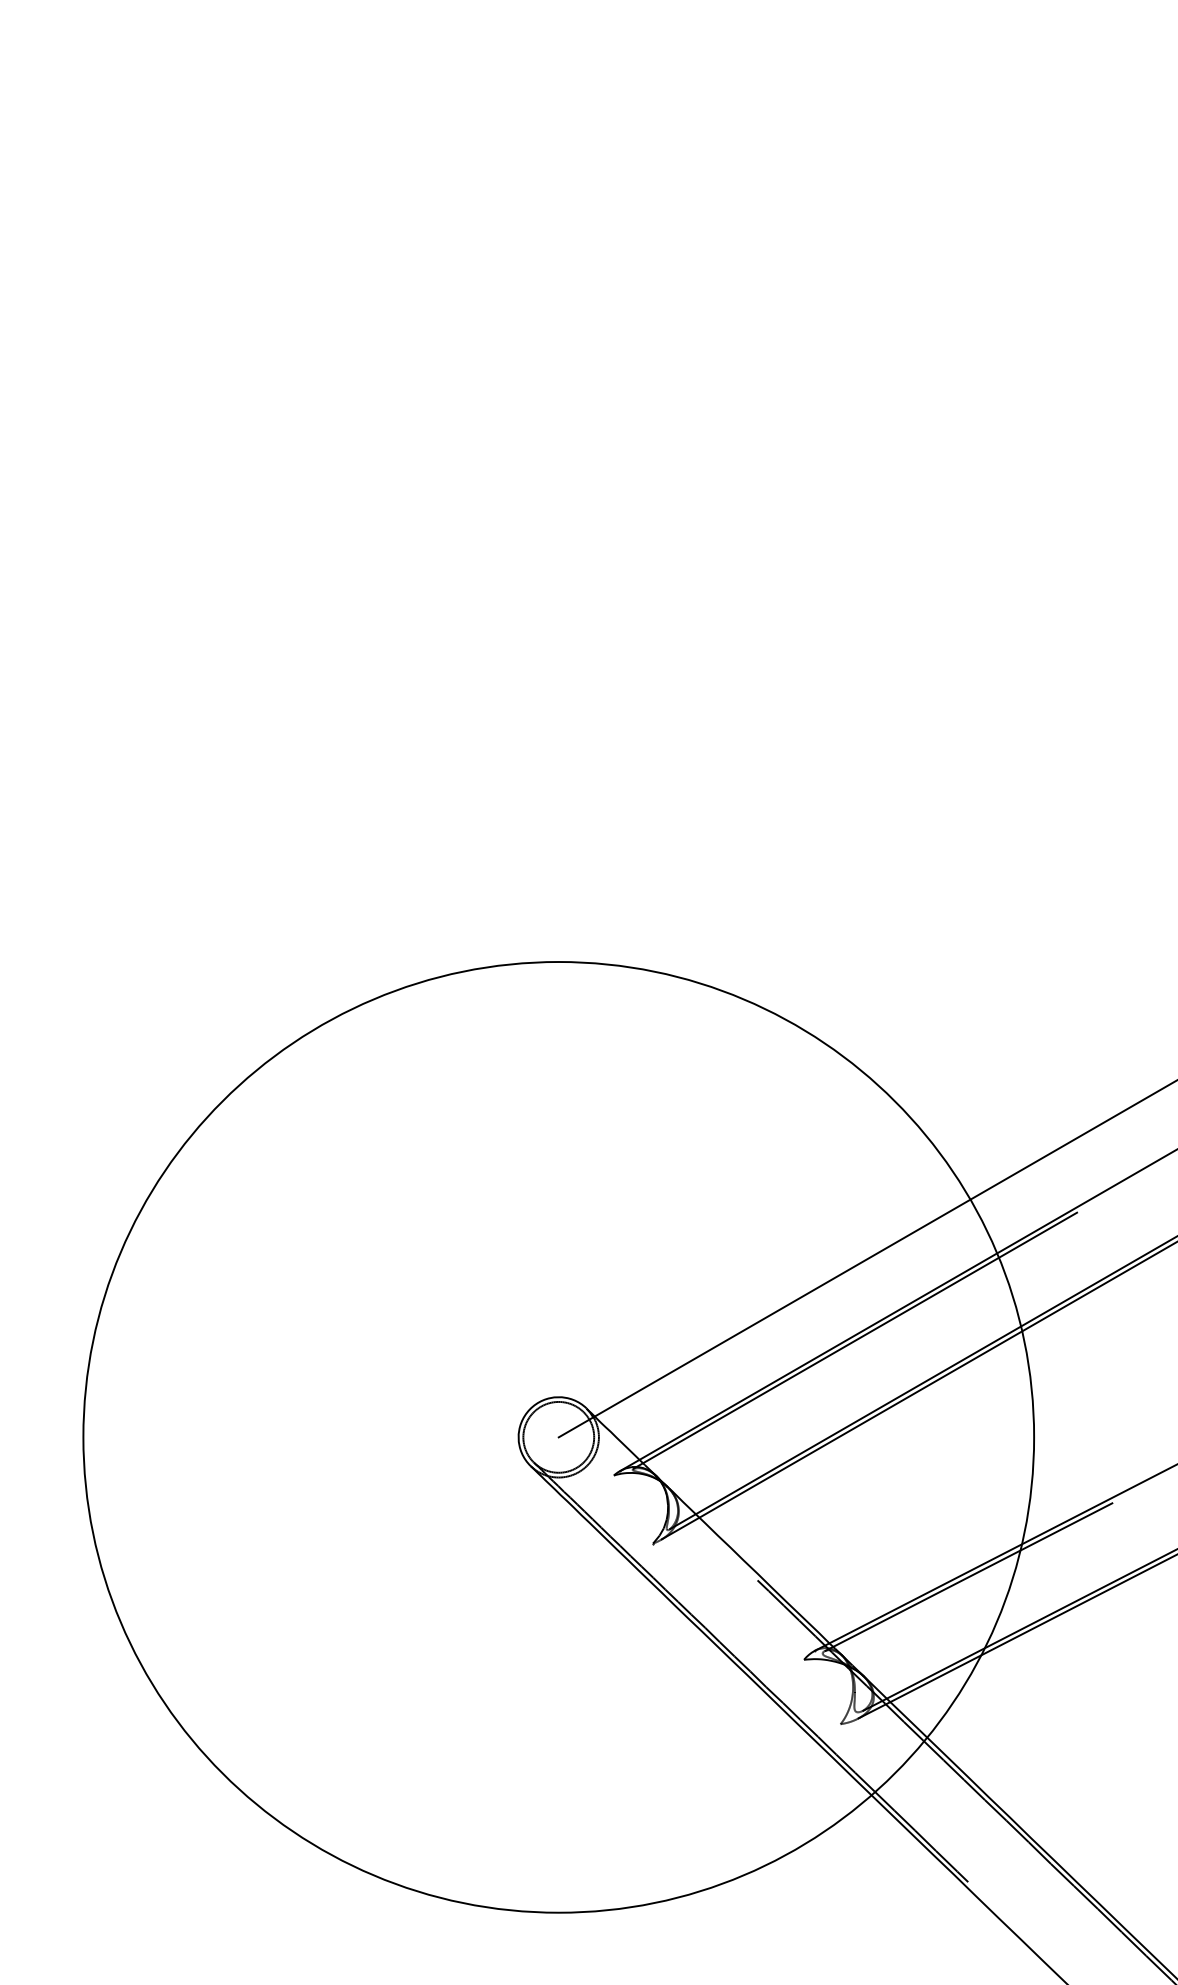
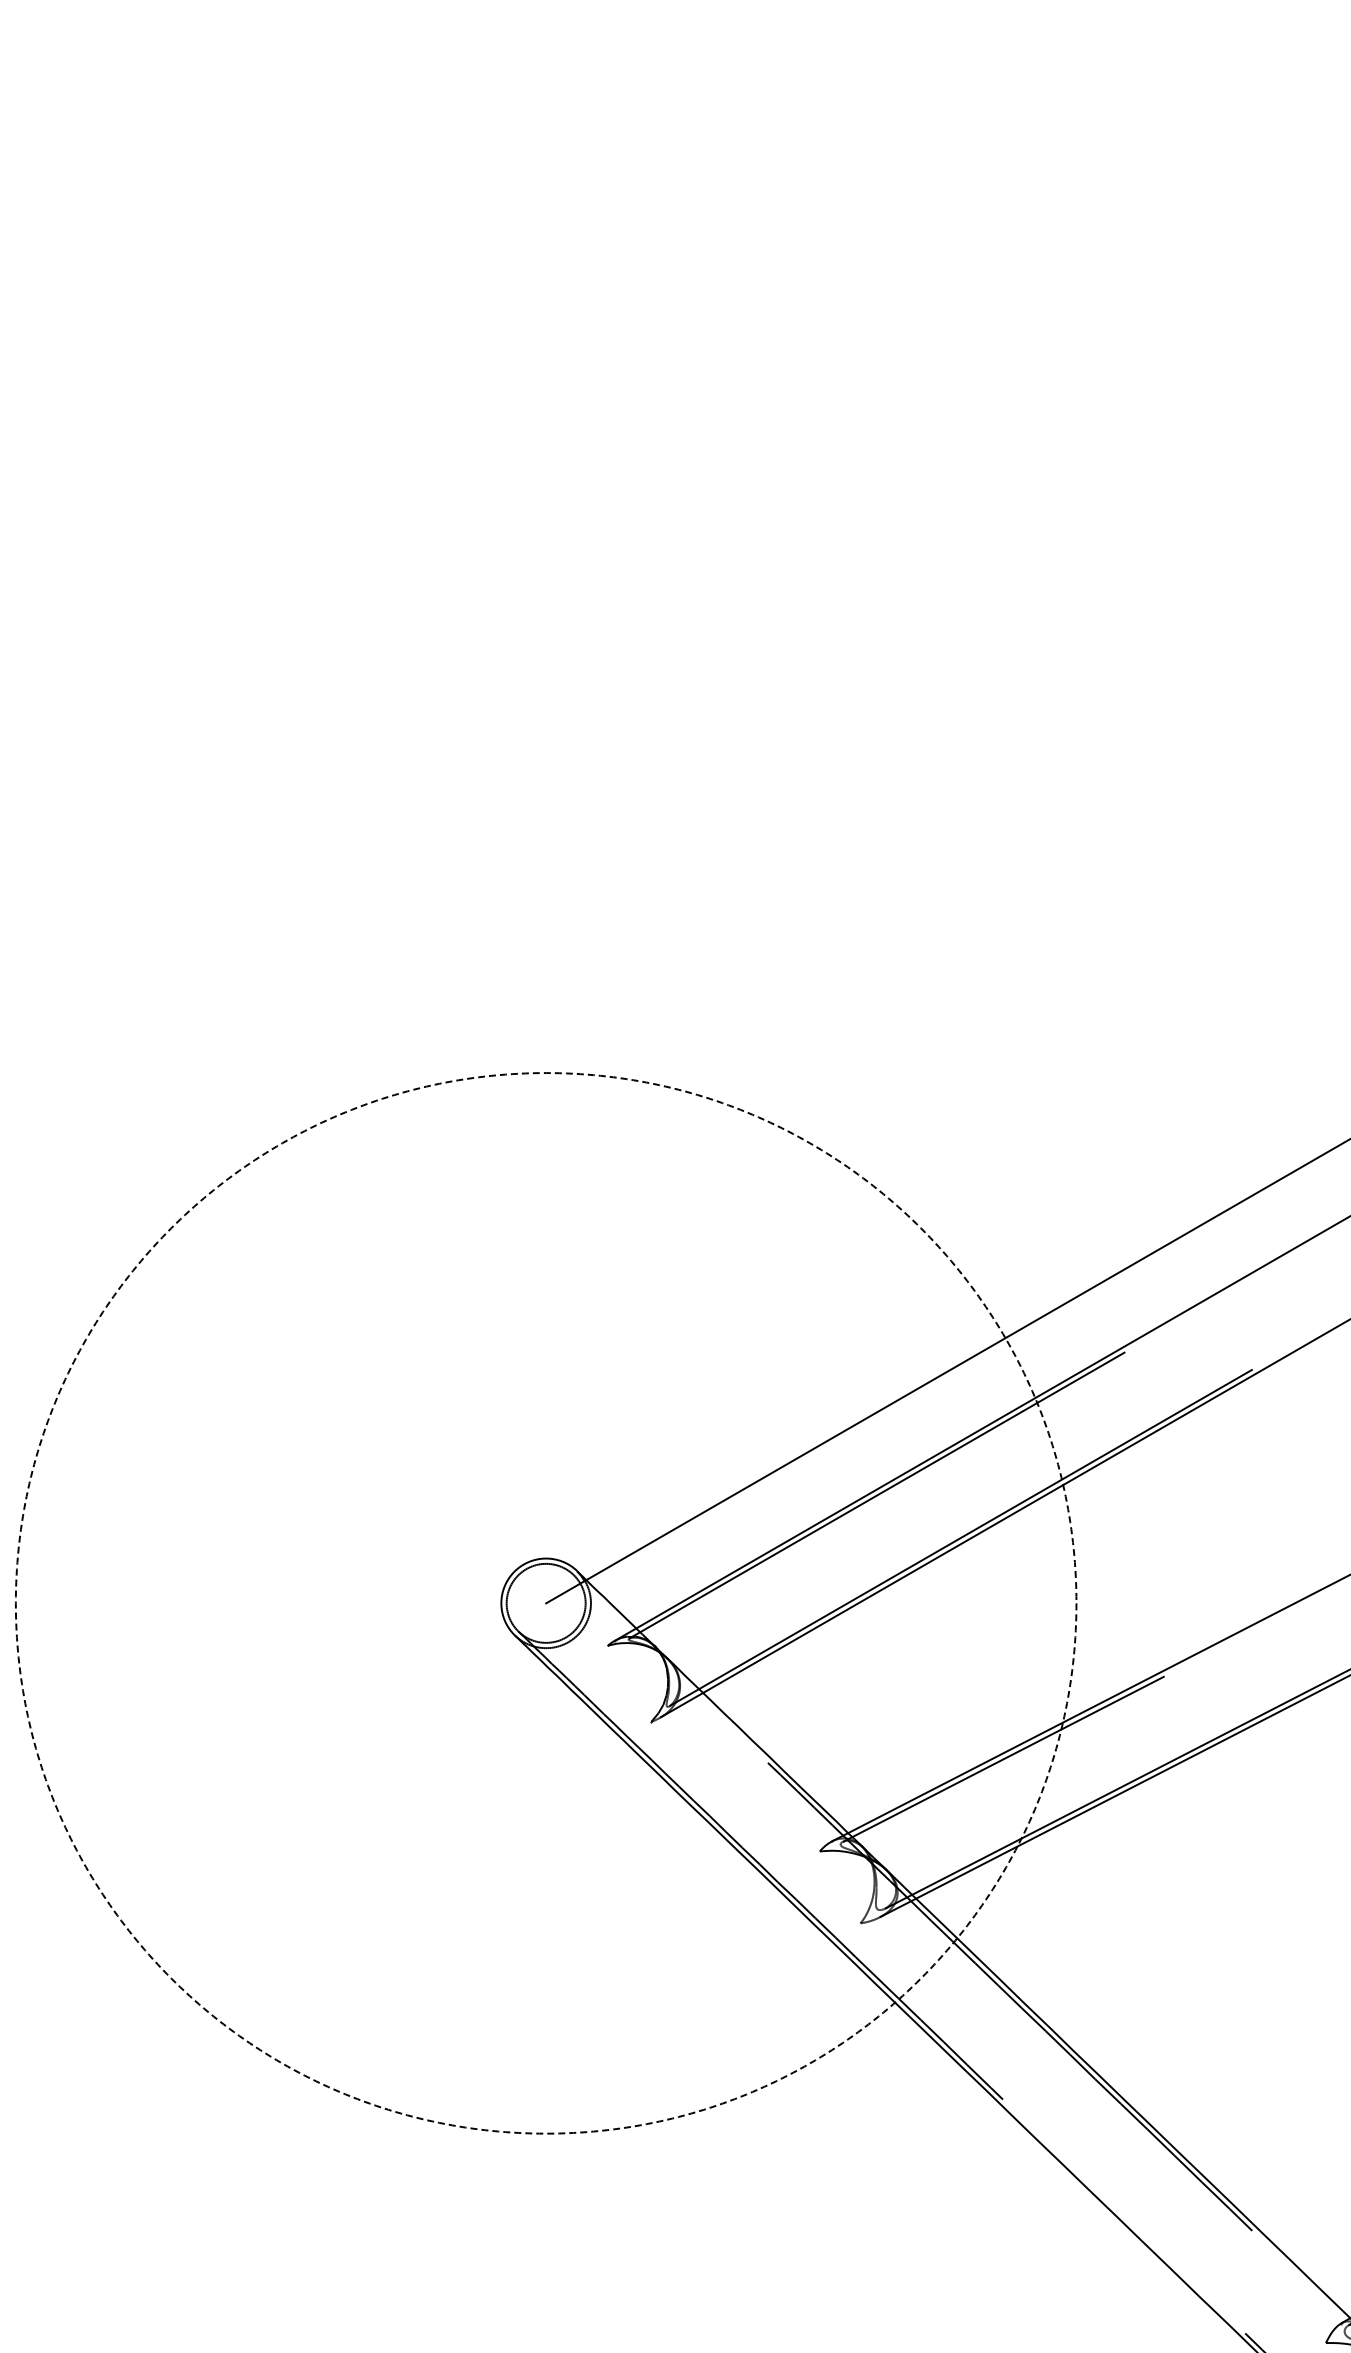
circle: (558, 1437) -> (545, 1603), solid -> dashed

